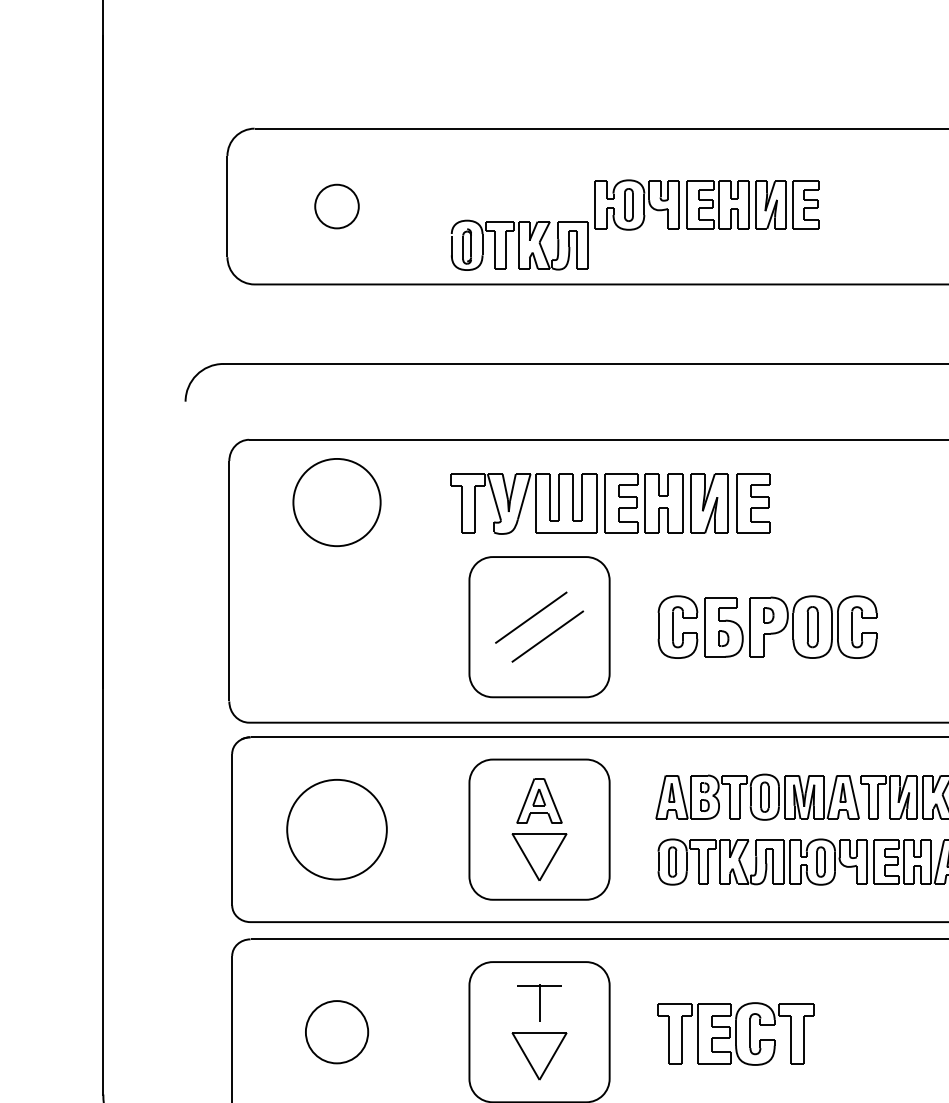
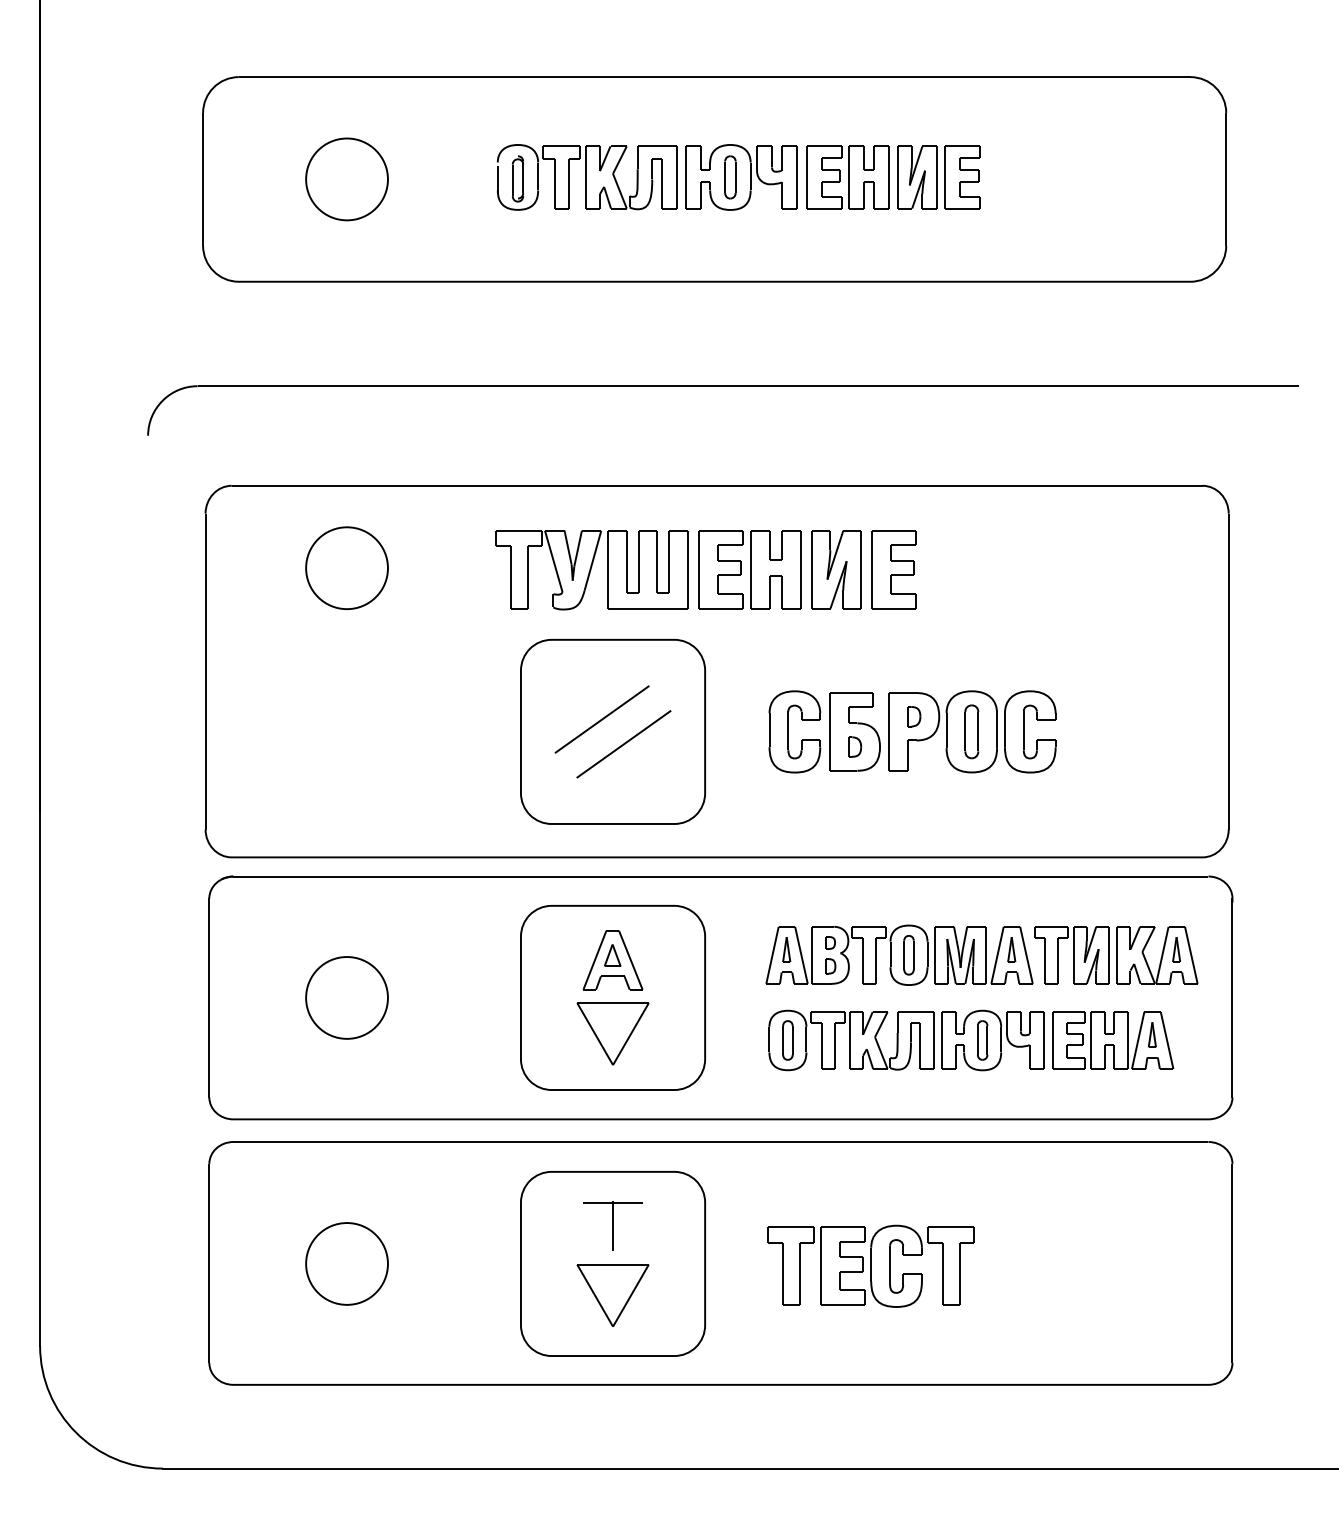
circle: (336, 206) -> (346, 179), size x1.43
part: (519, 245) -> (586, 177), moved
circle: (336, 502) -> (346, 568), size x0.71
circle: (336, 829) -> (346, 997), size x0.62

